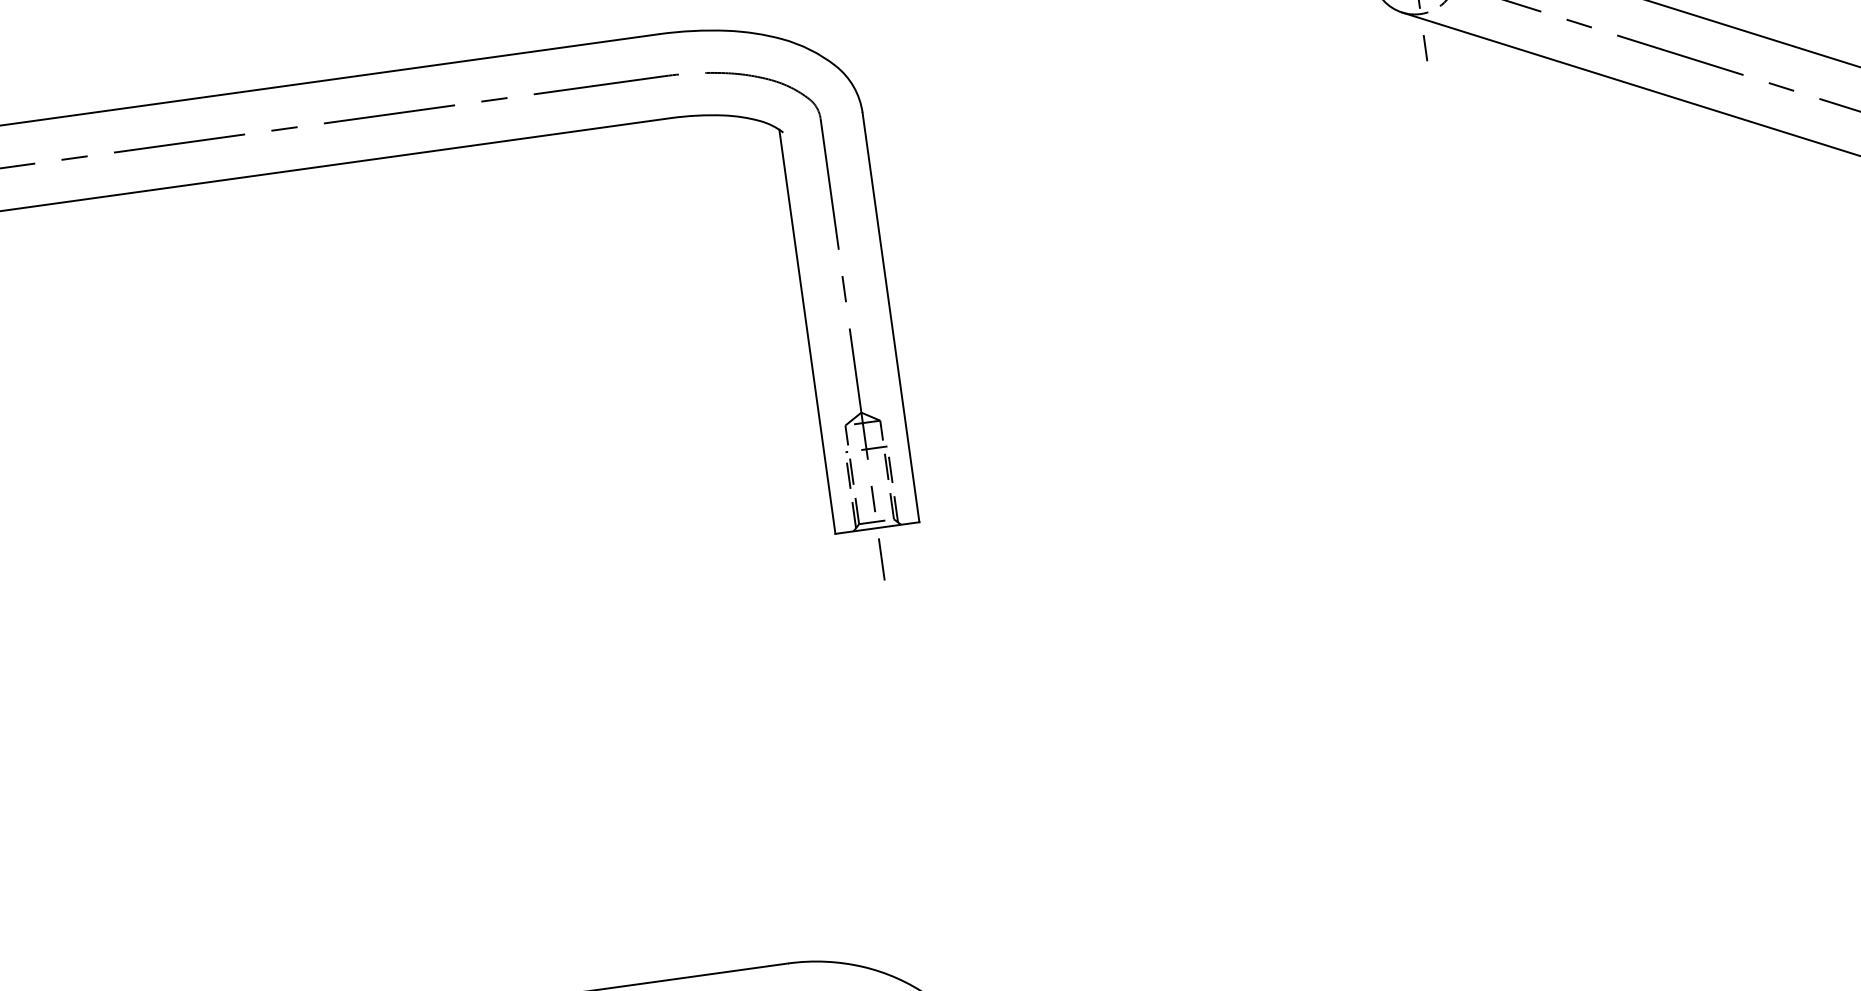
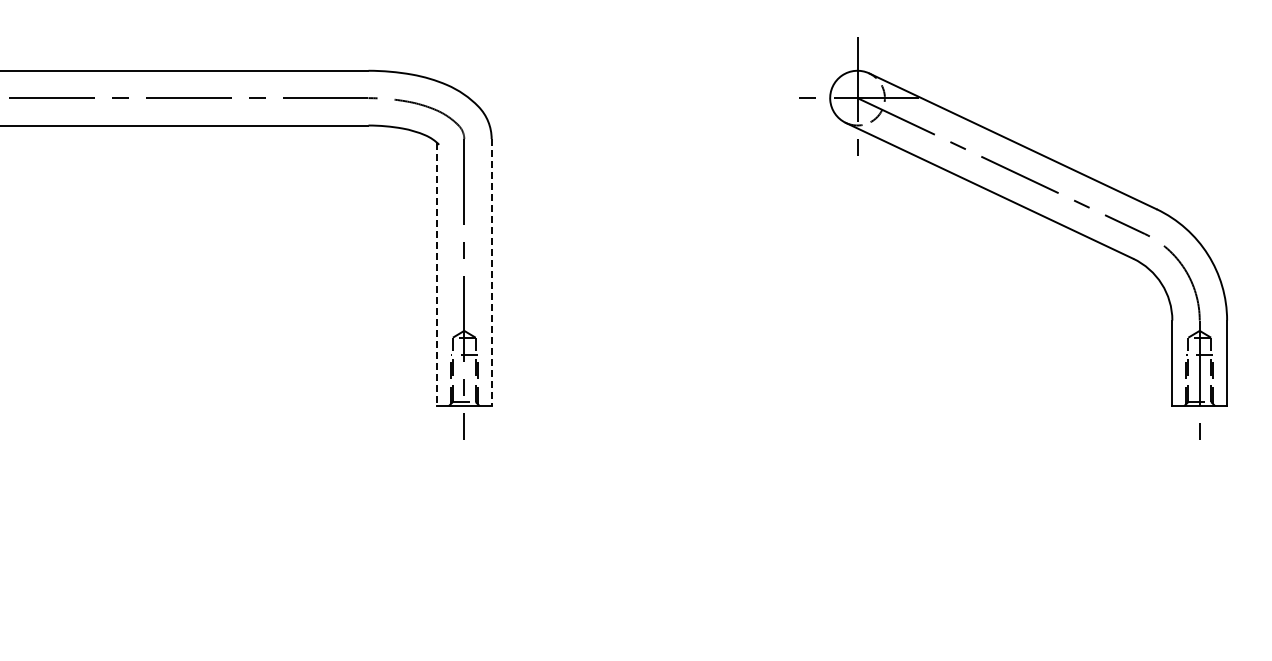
line: (890, 317) -> (491, 272), solid -> dashed
line: (806, 332) -> (436, 274), solid -> dashed

